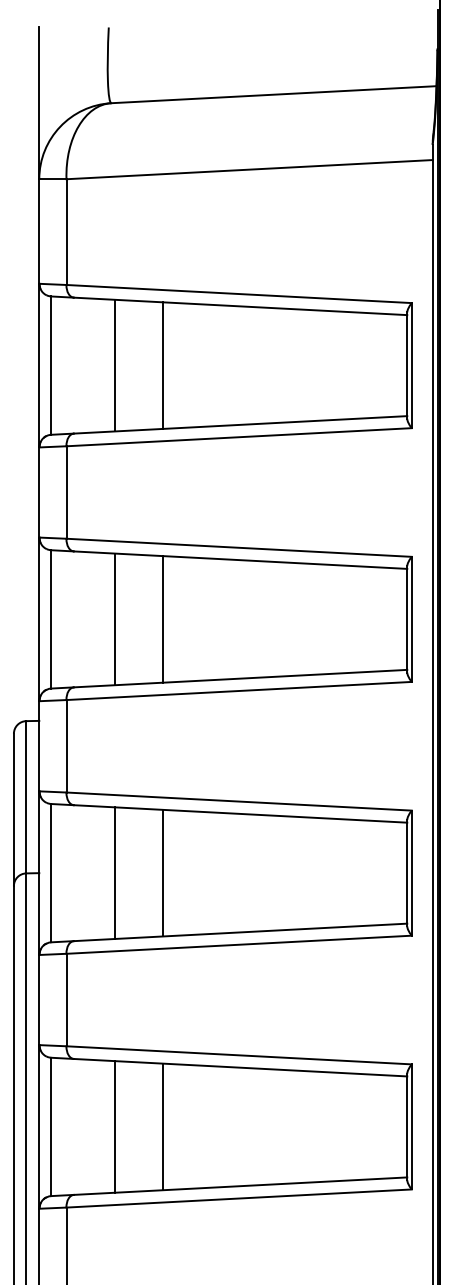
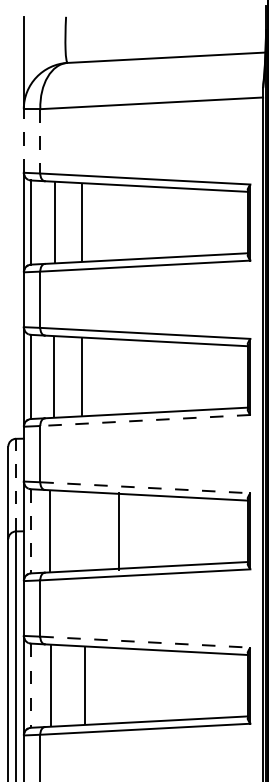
line: (38, 230) -> (23, 140), solid -> dashed
line: (66, 232) -> (40, 141), solid -> dashed
line: (116, 365) -> (55, 222), moved
line: (163, 365) -> (82, 222), moved
line: (116, 618) -> (54, 376), moved
line: (163, 618) -> (82, 376), moved
line: (237, 690) -> (144, 420), solid -> dashed
line: (25, 796) -> (15, 484), solid -> dashed
line: (239, 801) -> (145, 487), solid -> dashed
line: (163, 871) -> (119, 530), moved
line: (51, 873) -> (31, 531), solid -> dashed
line: (116, 873) -> (50, 531), moved
line: (239, 1055) -> (145, 642), solid -> dashed
line: (116, 1126) -> (51, 685), moved
line: (163, 1126) -> (85, 685), moved
line: (51, 1128) -> (31, 686), solid -> dashed

